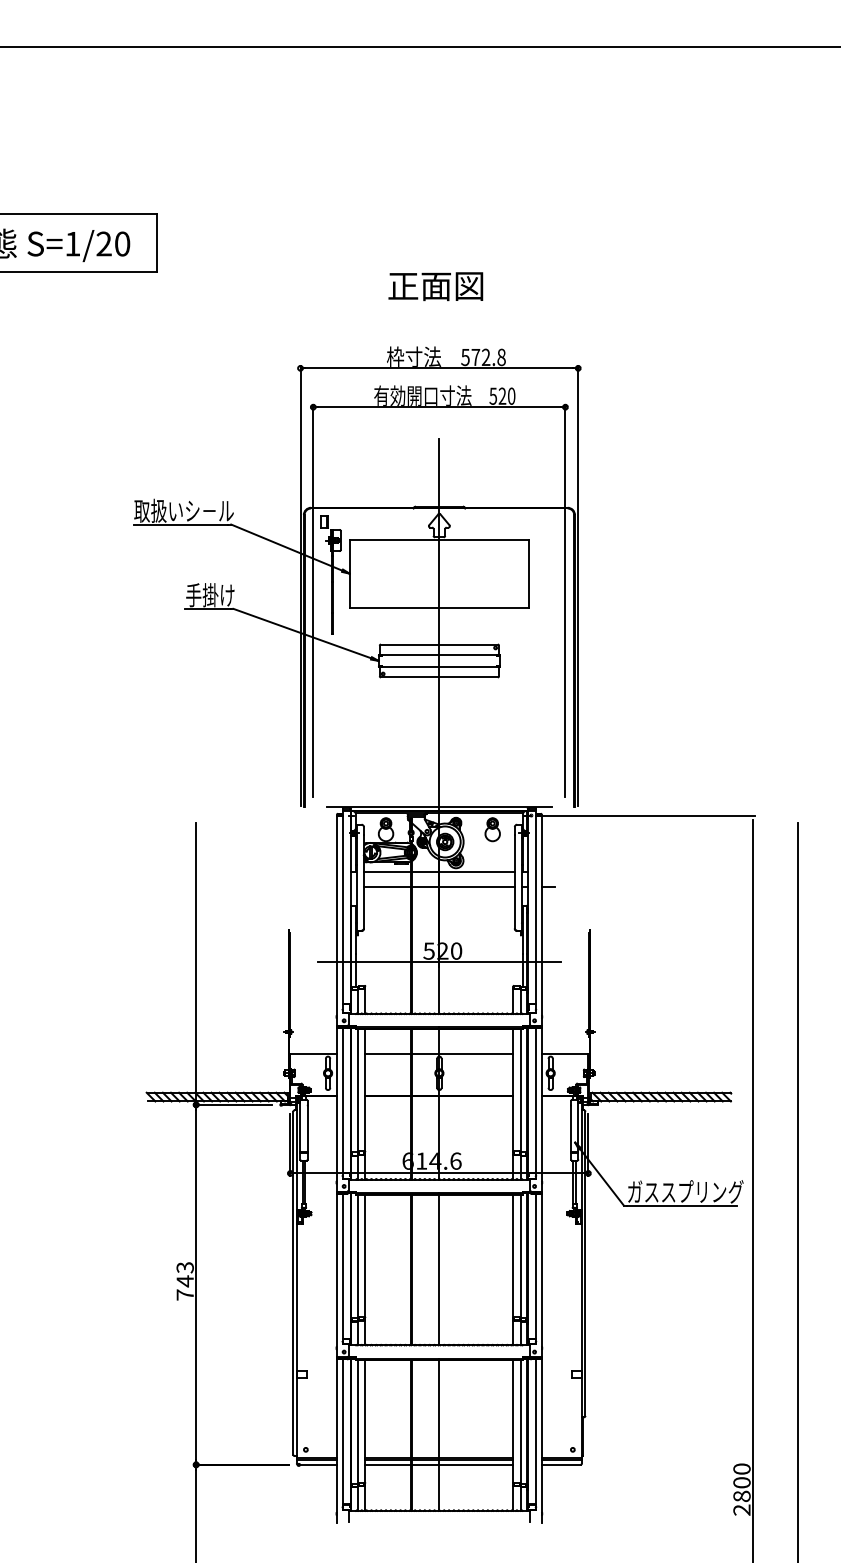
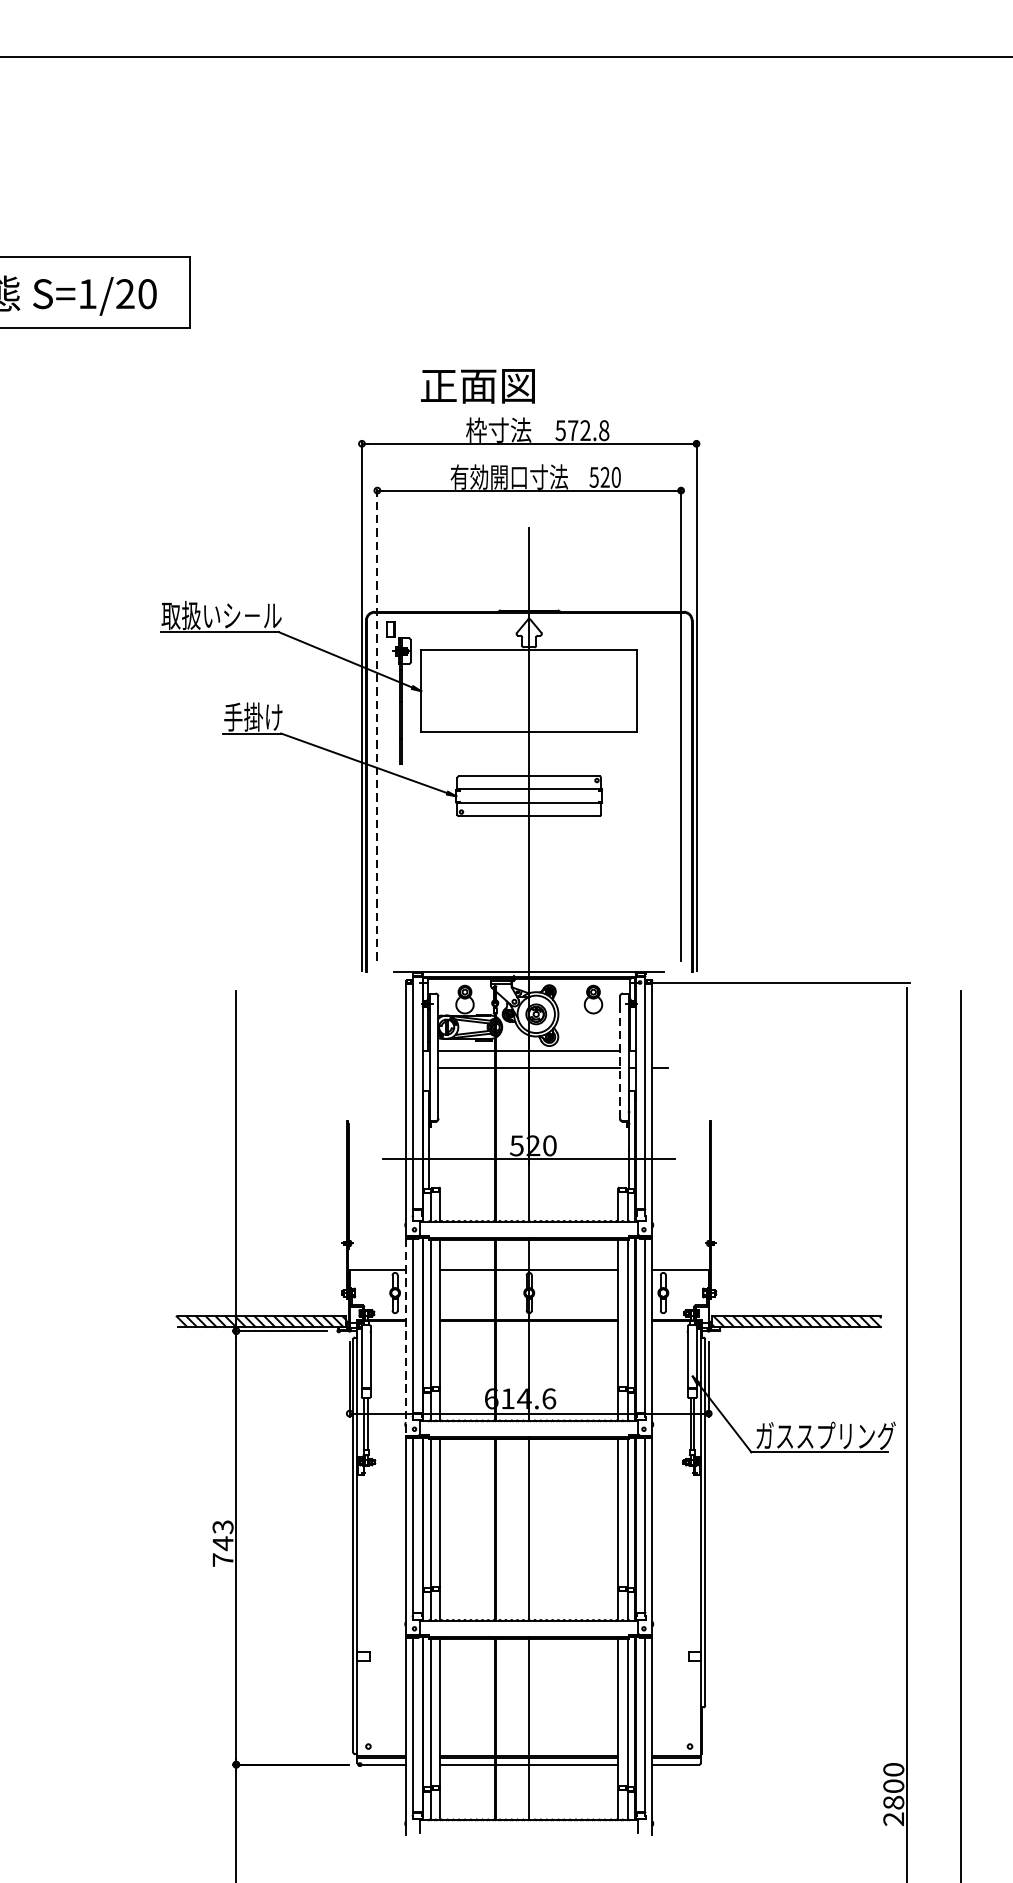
text: (435, 286) -> (477, 386), moved
line: (313, 600) -> (377, 723), solid -> dashed
line: (514, 881) -> (619, 1061), solid -> dashed
line: (337, 1109) -> (406, 1336), solid -> dashed

